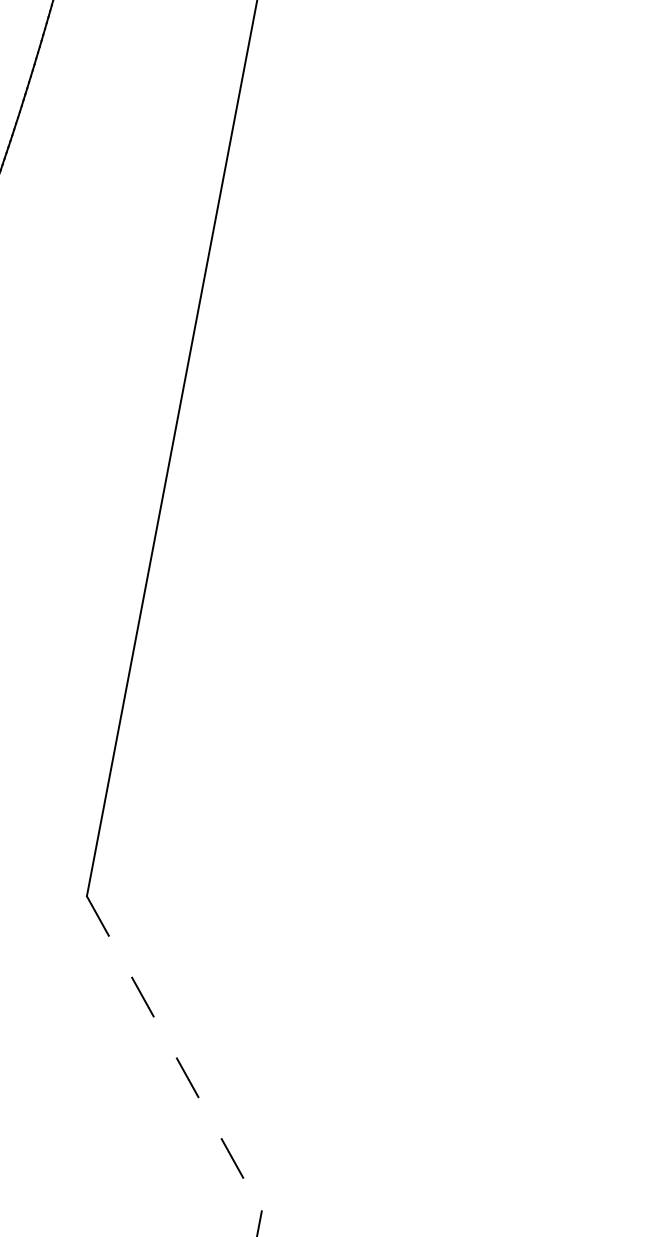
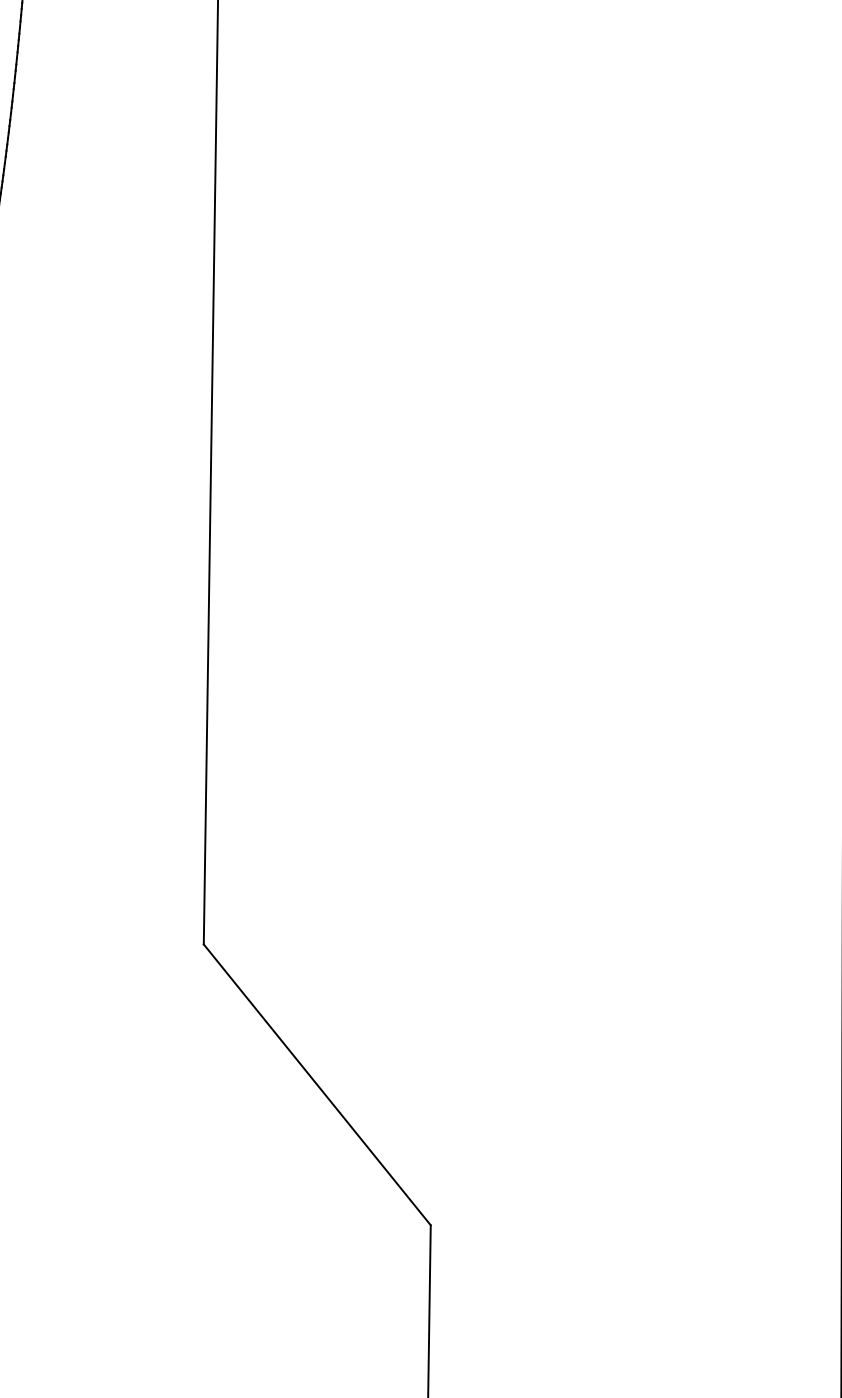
line: (174, 1053) -> (317, 1084), dashed -> solid

